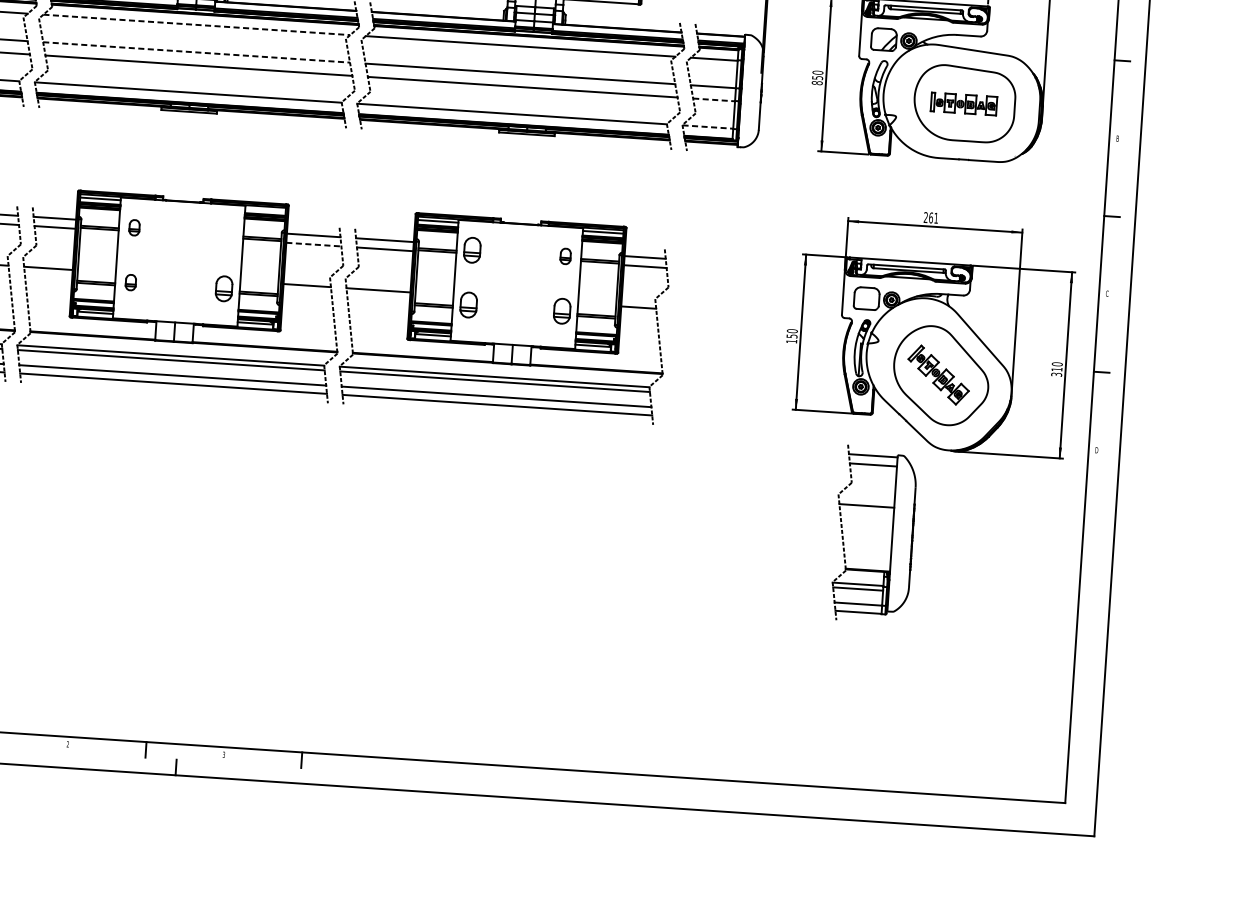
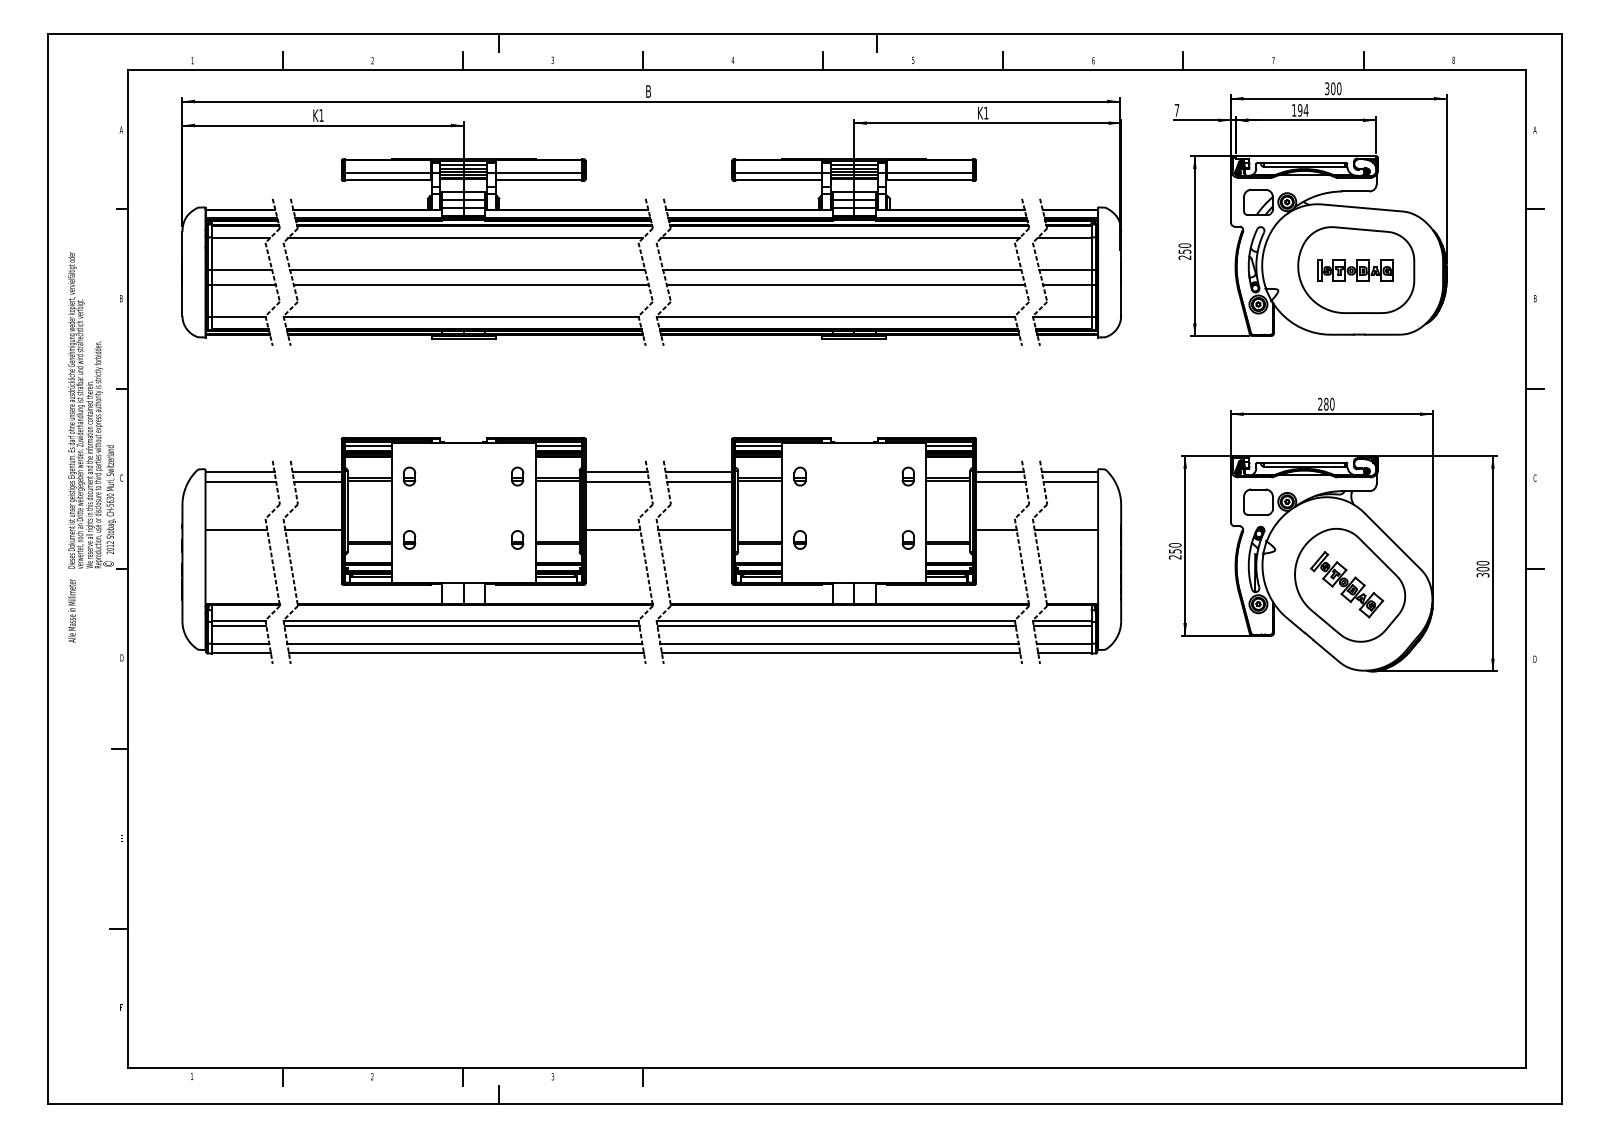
line: (197, 25) -> (466, 238), dashed -> solid
line: (197, 52) -> (468, 269), dashed -> solid
text: (816, 82) -> (1184, 257), 850 -> 250
line: (714, 99) -> (1067, 284), dashed -> solid
line: (708, 126) -> (1062, 316), dashed -> solid
line: (265, 209) -> (558, 445), added
text: (933, 217) -> (1329, 403), 261 -> 280
part: (227, 233) -> (517, 476), added
line: (313, 244) -> (617, 482), dashed -> solid
part: (471, 250) -> (799, 476), size x0.62
part: (224, 288) -> (517, 539), size x0.62
part: (467, 304) -> (799, 539), size x0.62
part: (561, 310) -> (907, 539), size x0.62
text: (791, 341) -> (1174, 557), 150 -> 250
text: (1056, 368) -> (1482, 568), 310 -> 300
part: (891, 535) -> (1097, 561), moved

